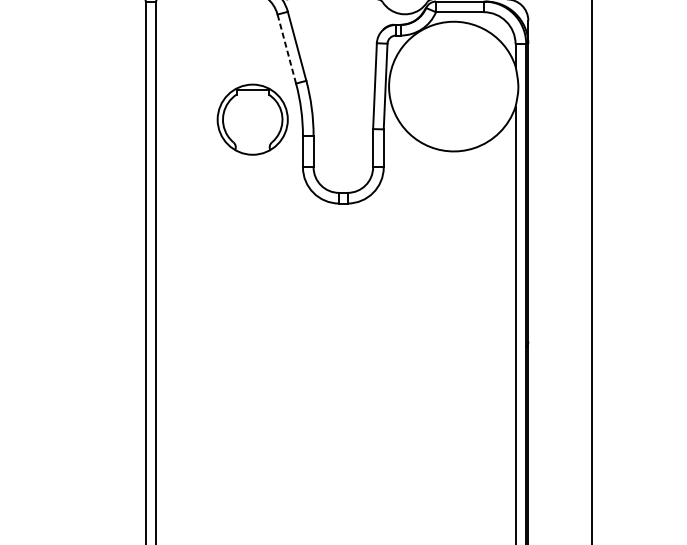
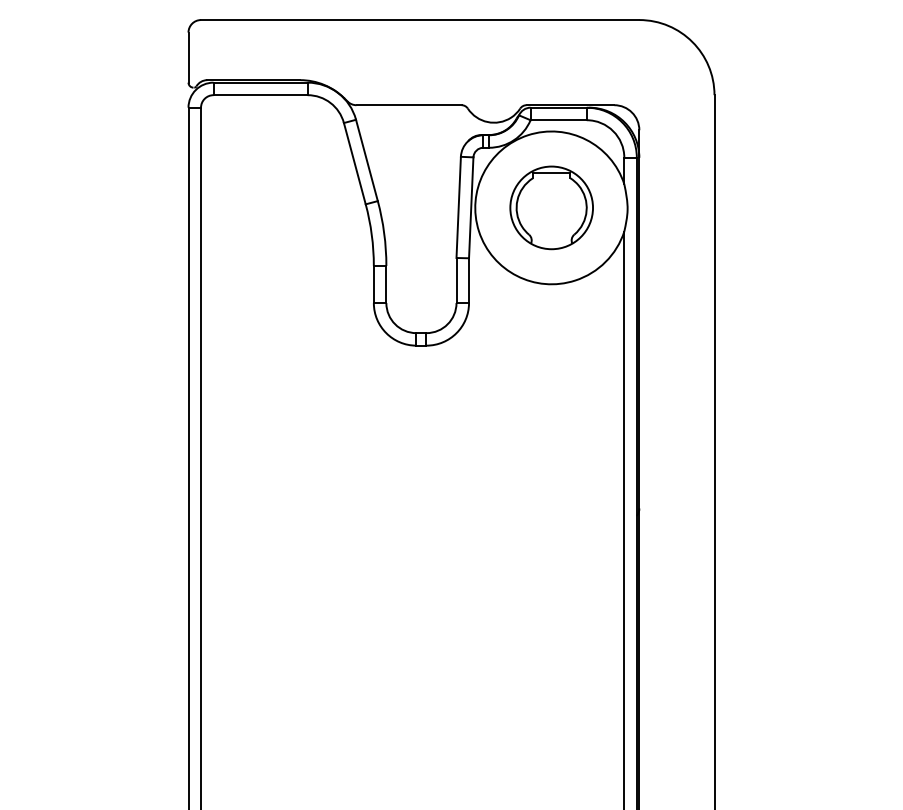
line: (286, 48) -> (354, 163), dashed -> solid
part: (252, 119) -> (551, 207), moved

